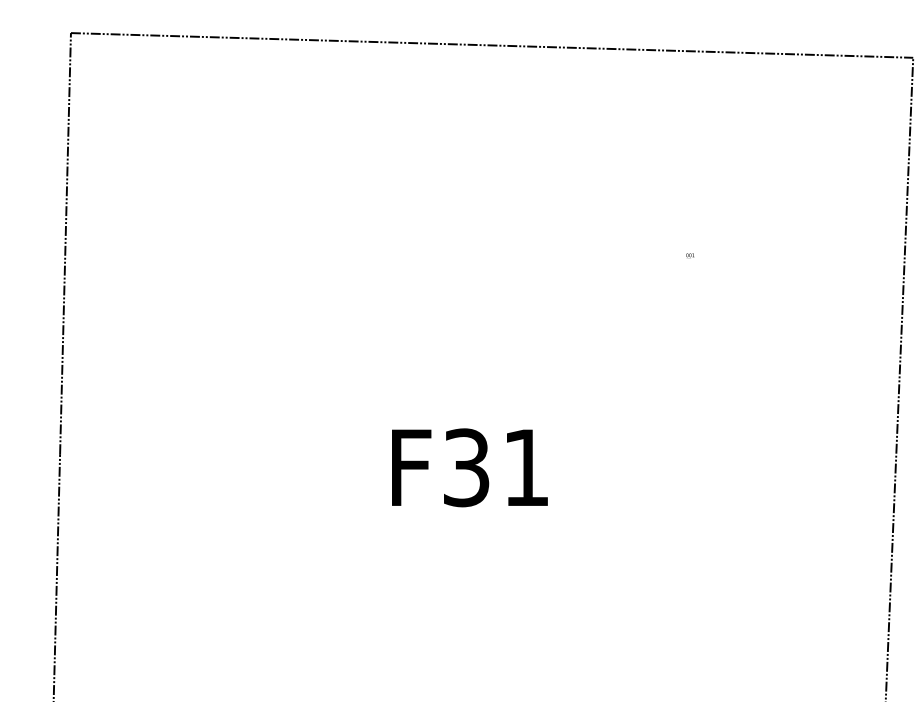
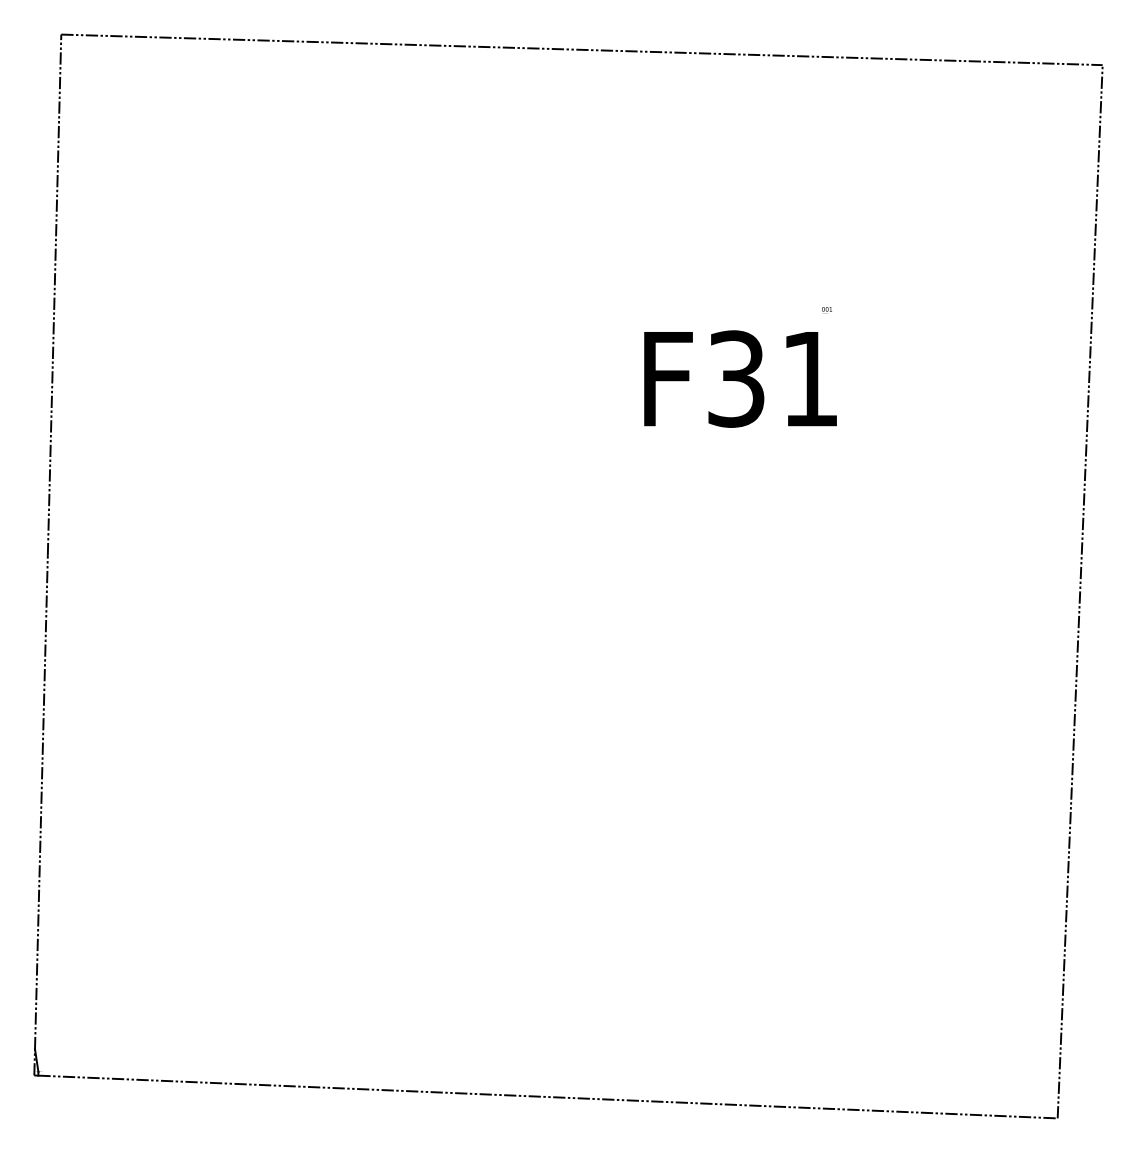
text: (469, 467) -> (740, 378), moved

